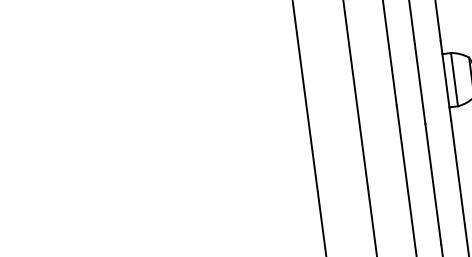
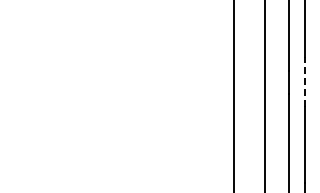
line: (420, 84) -> (305, 82), solid -> dashed

